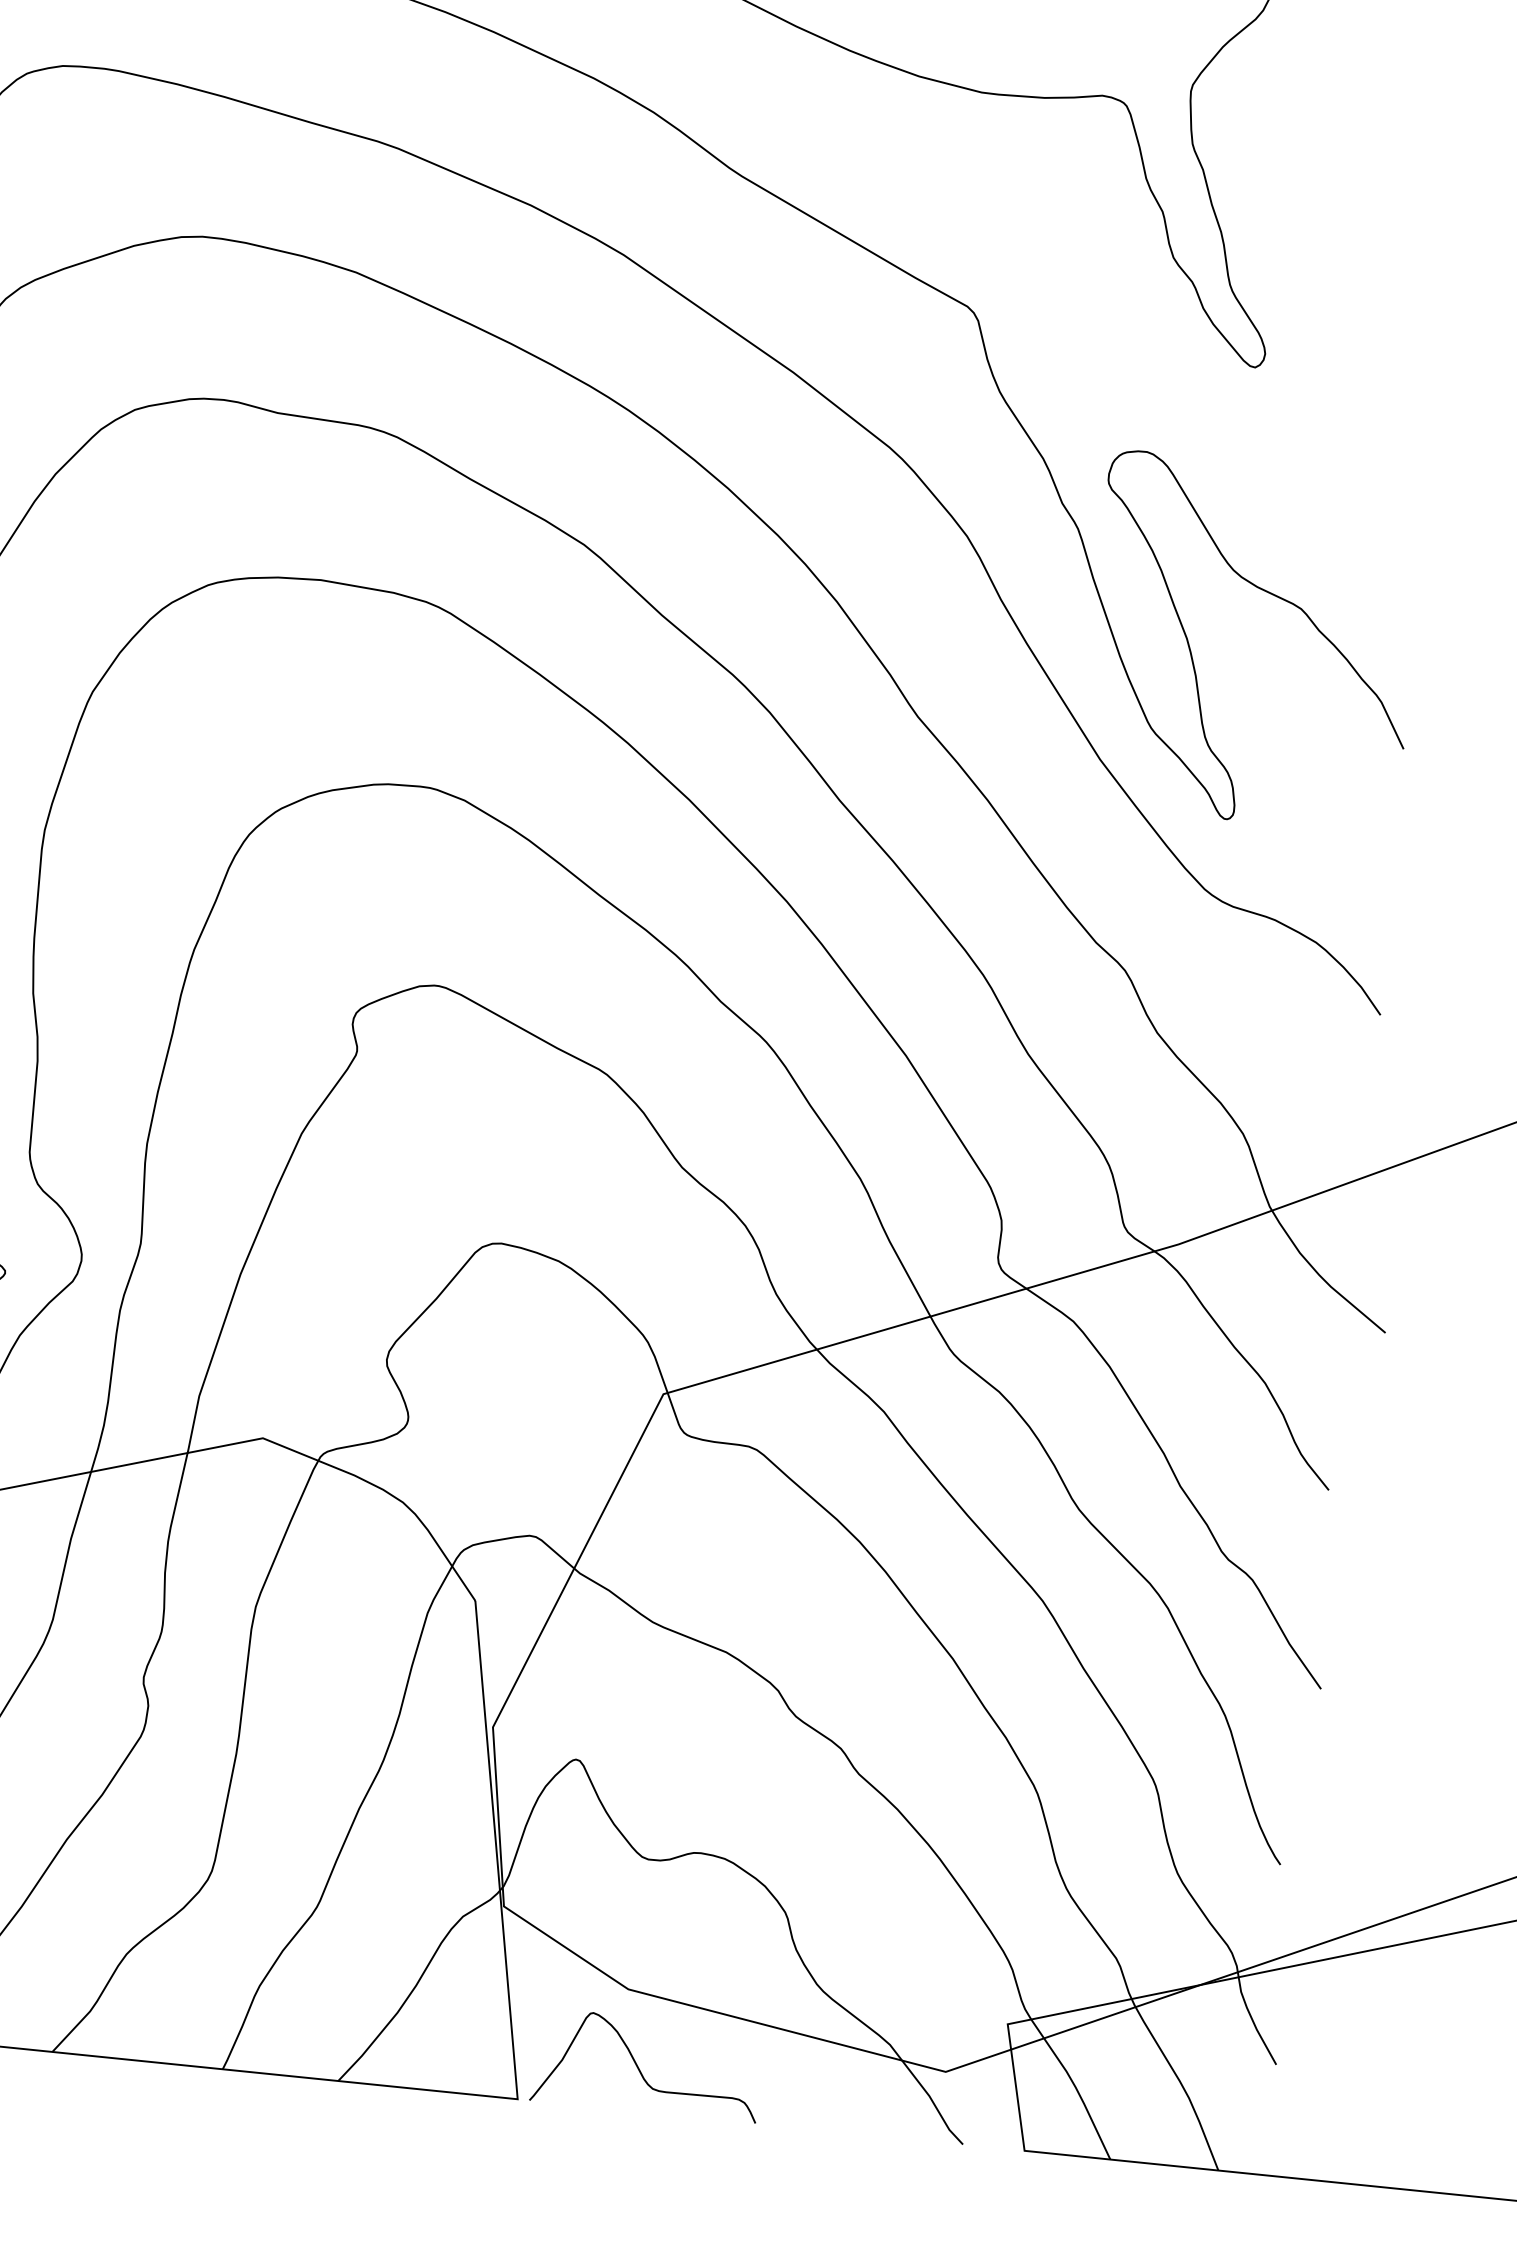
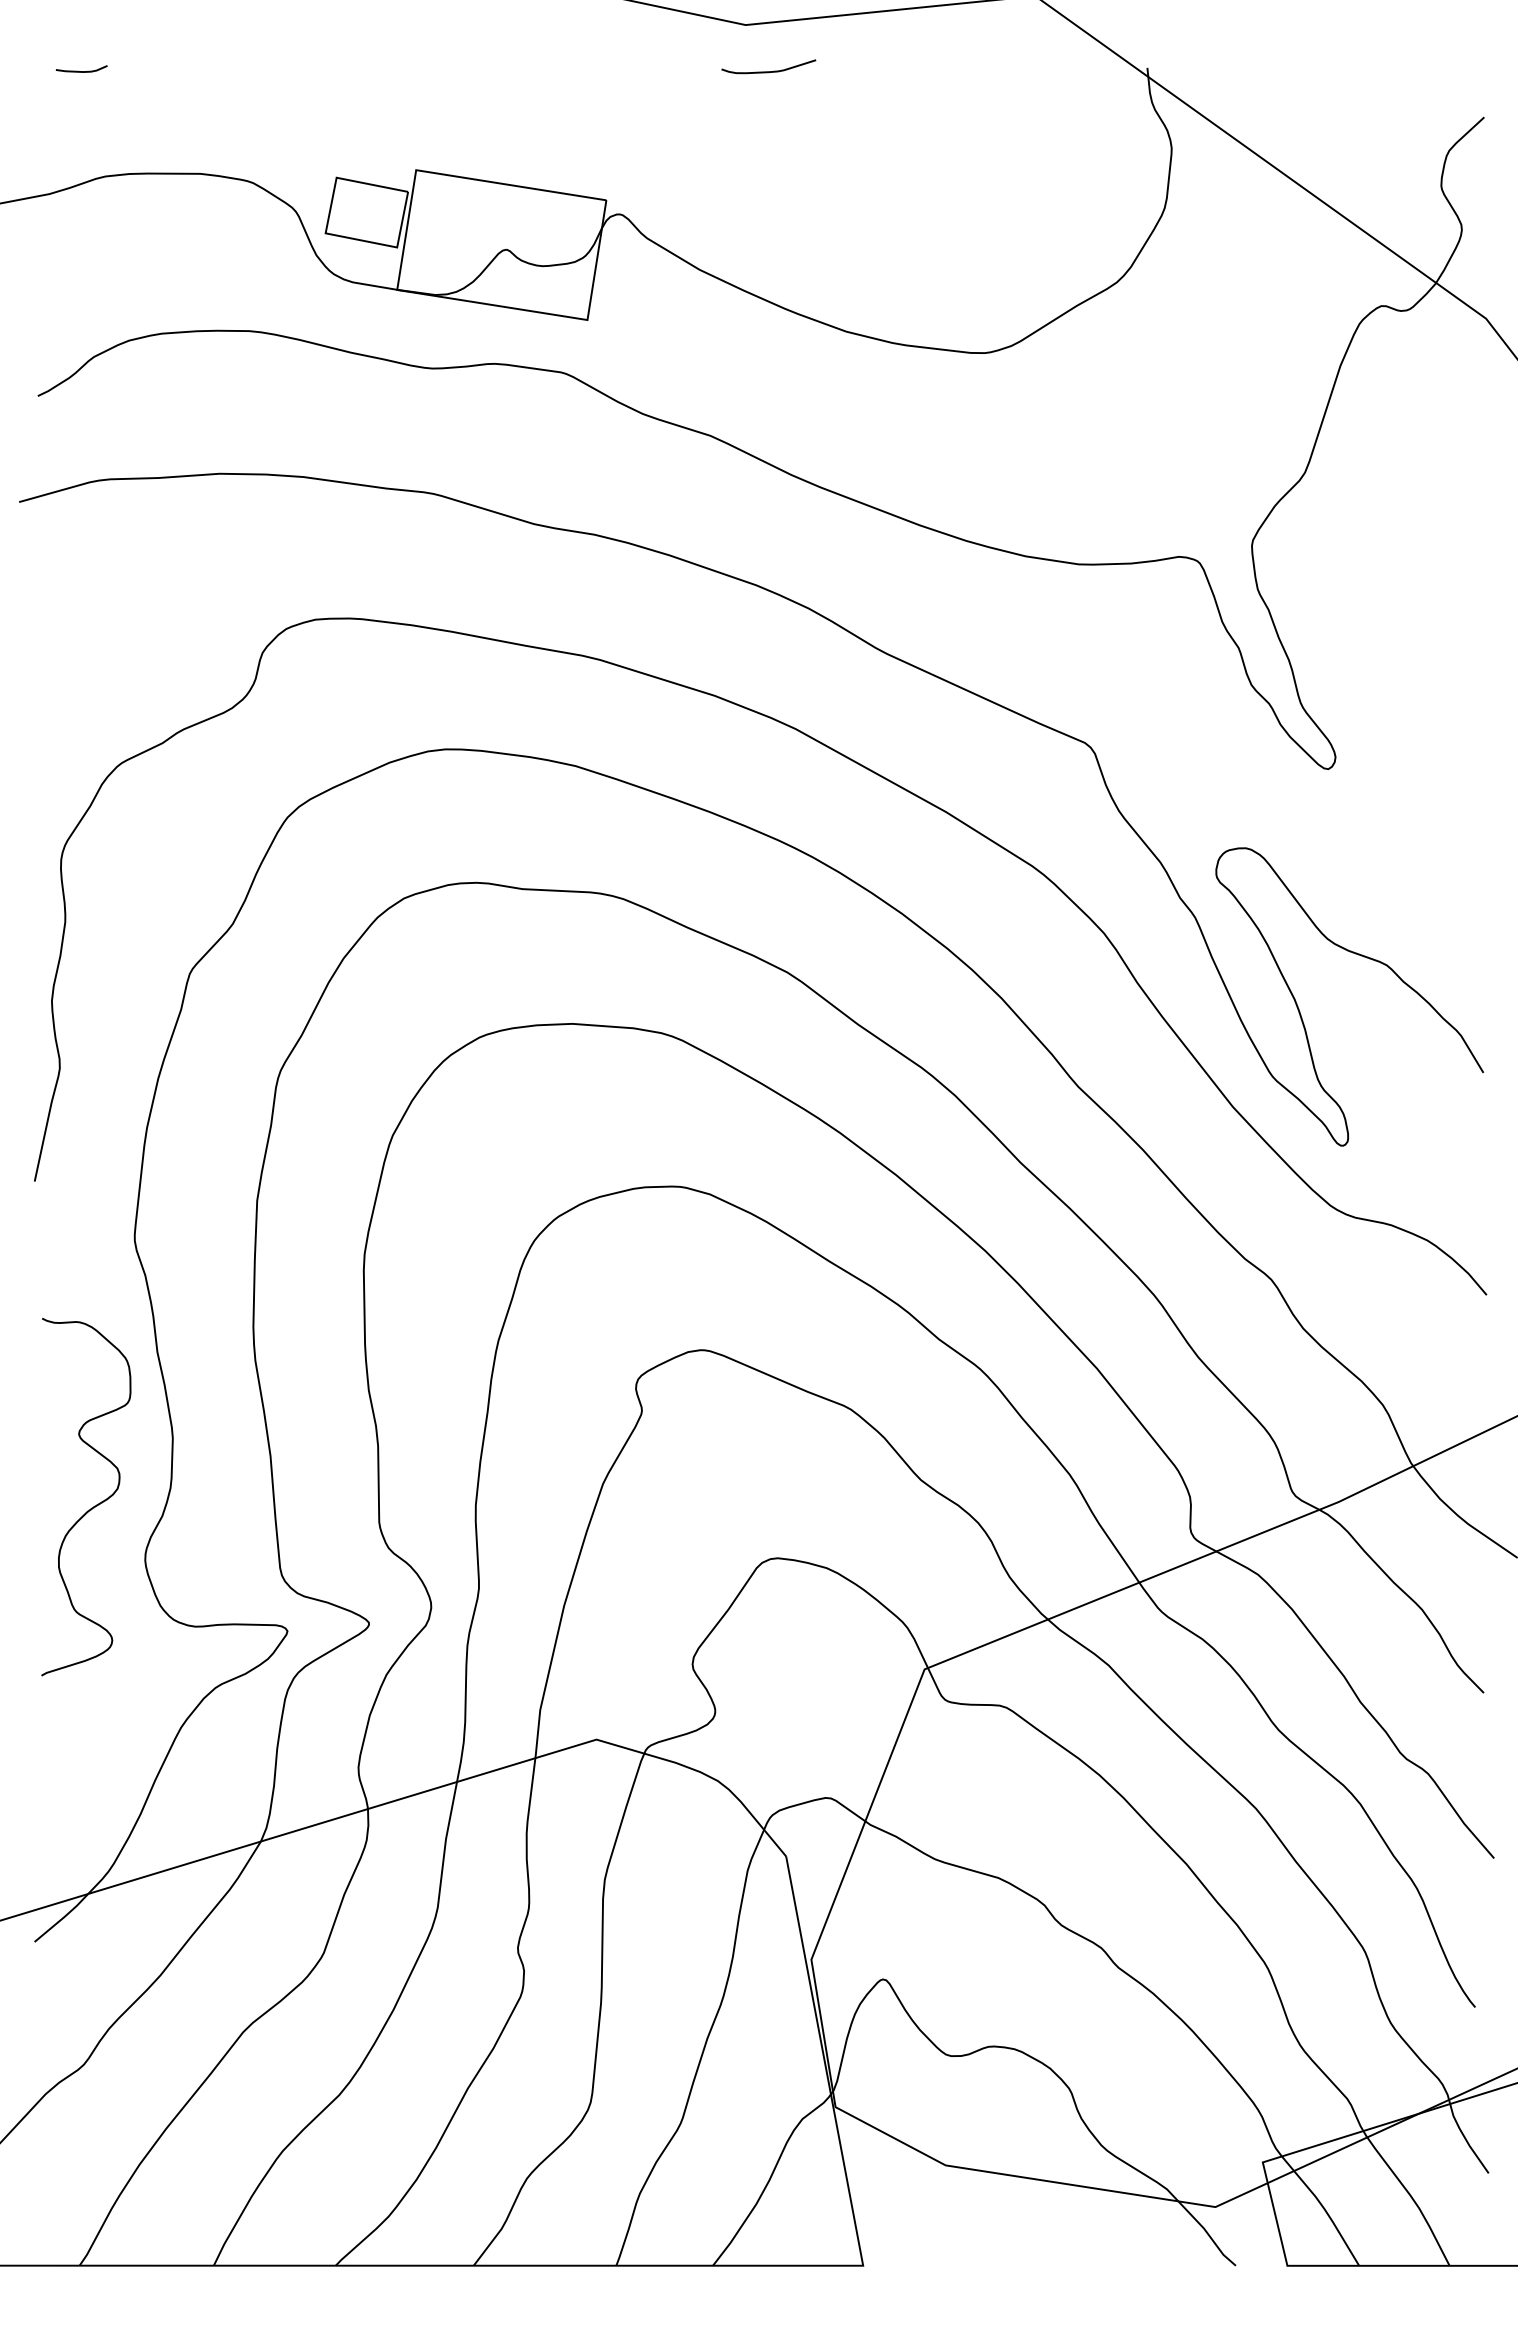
curve: (639, 2067) -> (961, 2229), removed

